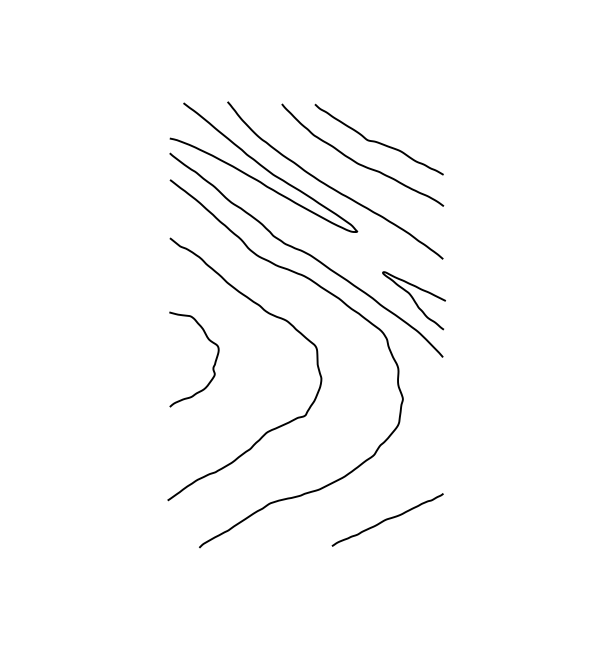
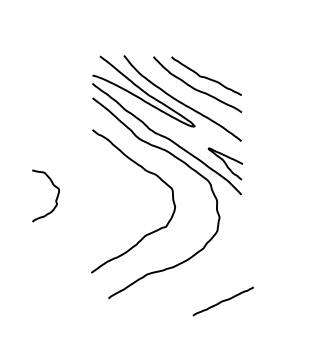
curve: (212, 365) -> (55, 199), moved
curve: (386, 519) -> (222, 301), moved

